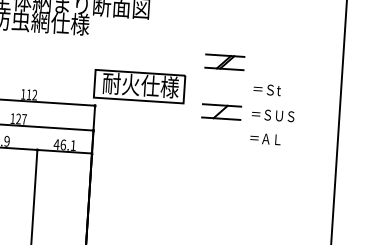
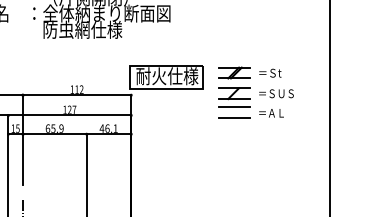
part: (224, 61) -> (234, 72), moved
line: (220, 129) -> (234, 107), added
line: (219, 142) -> (234, 118), added

